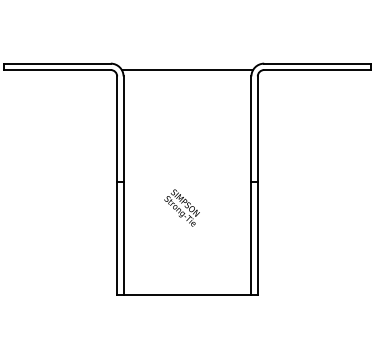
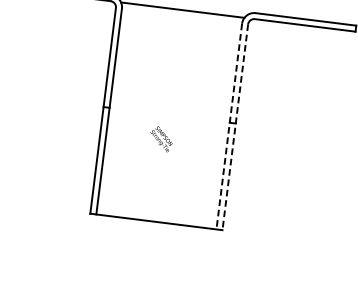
line: (251, 186) -> (229, 127), solid -> dashed
line: (257, 186) -> (234, 127), solid -> dashed
part: (181, 207) -> (161, 138), size x0.7

